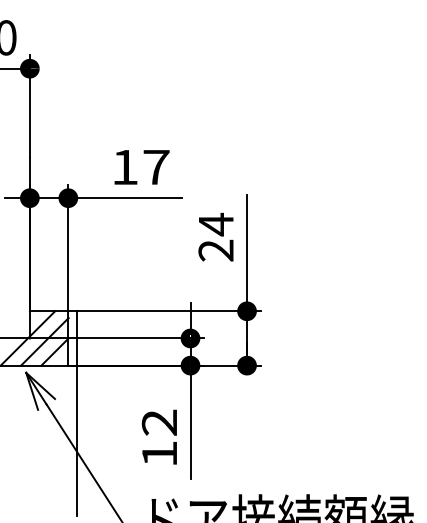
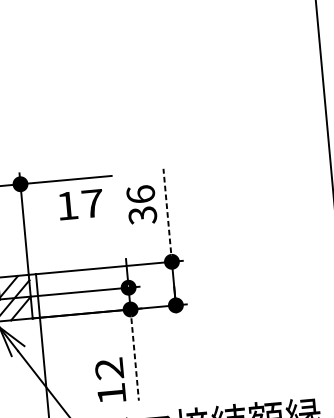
text: (141, 167) -> (80, 204), moved
text: (215, 236) -> (141, 204), 24 -> 36
line: (247, 252) -> (168, 214), solid -> dashed
line: (190, 422) -> (134, 355), solid -> dashed
text: (158, 436) -> (109, 379), moved

